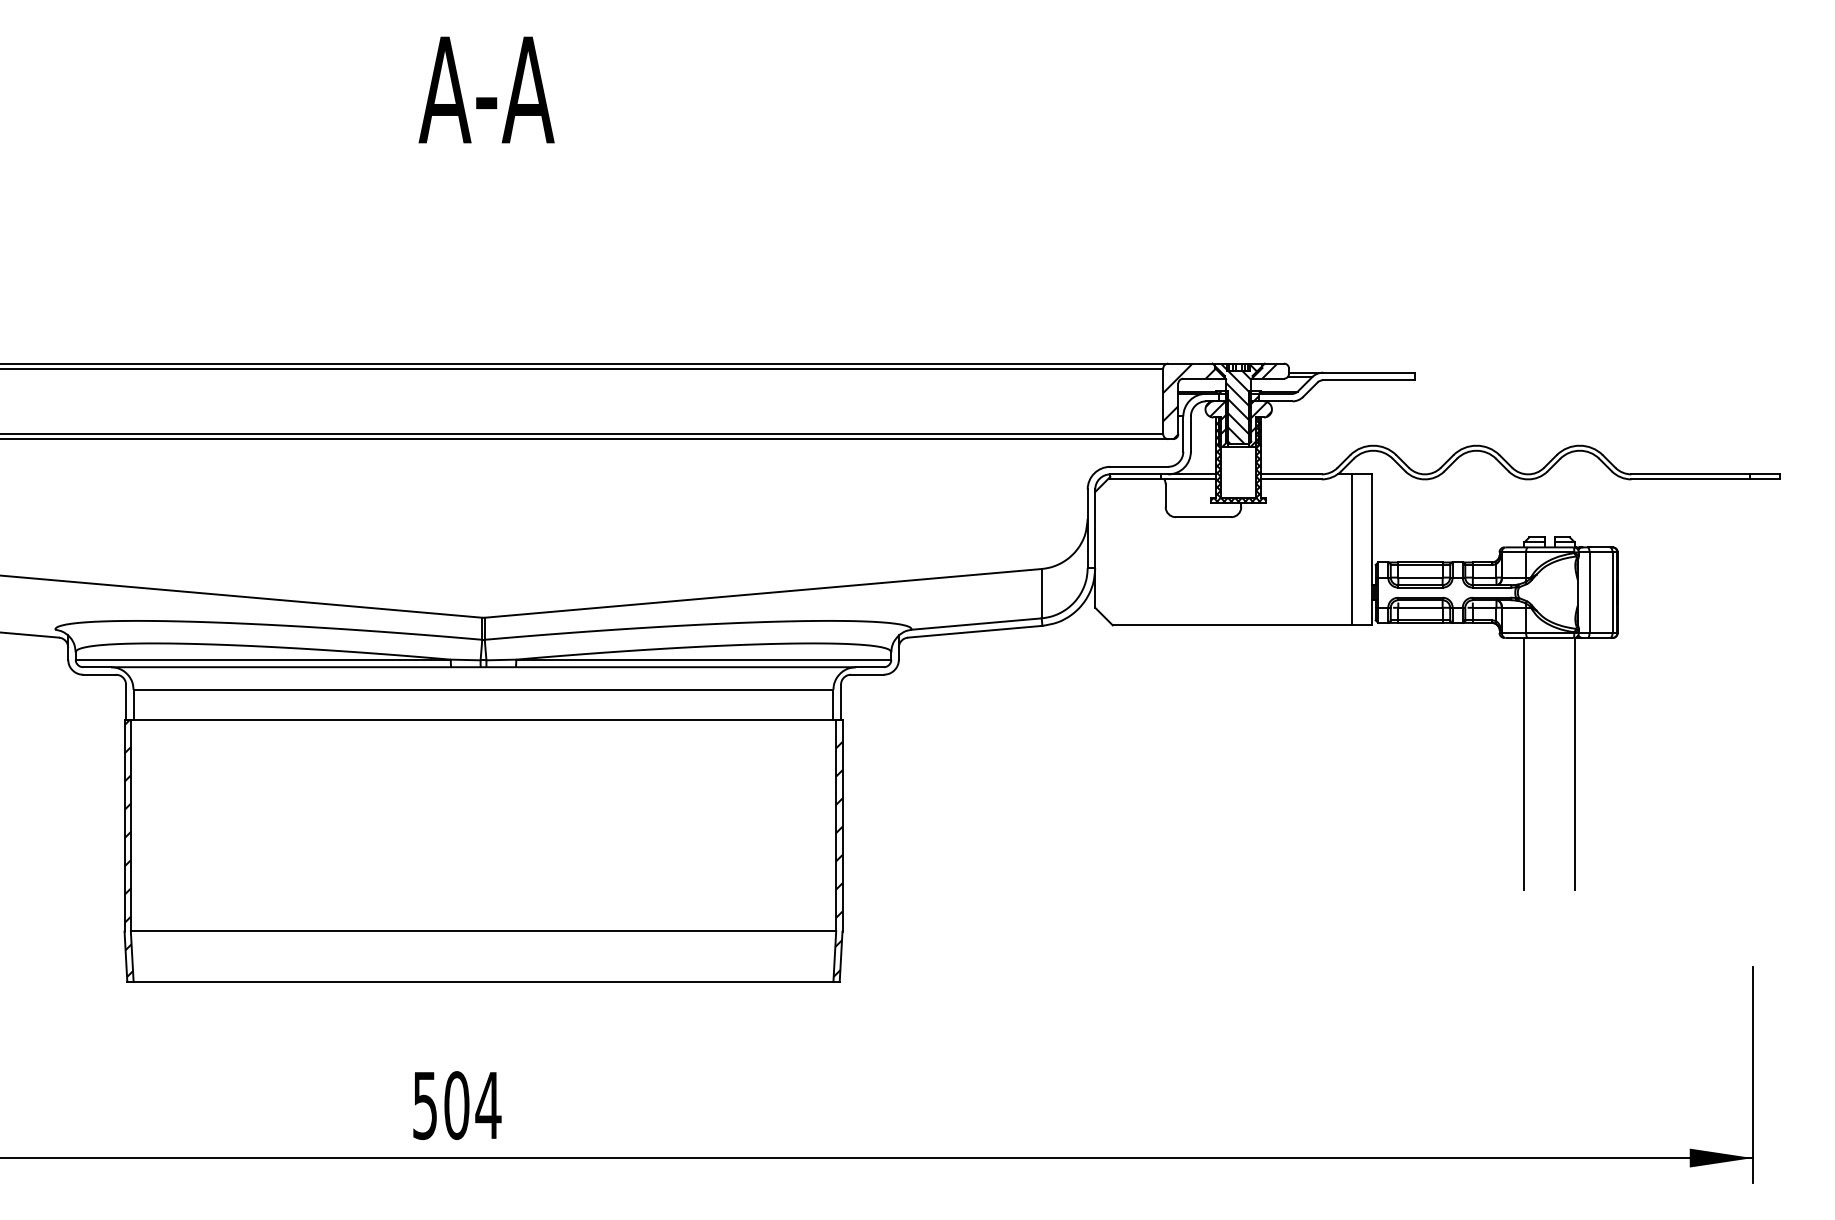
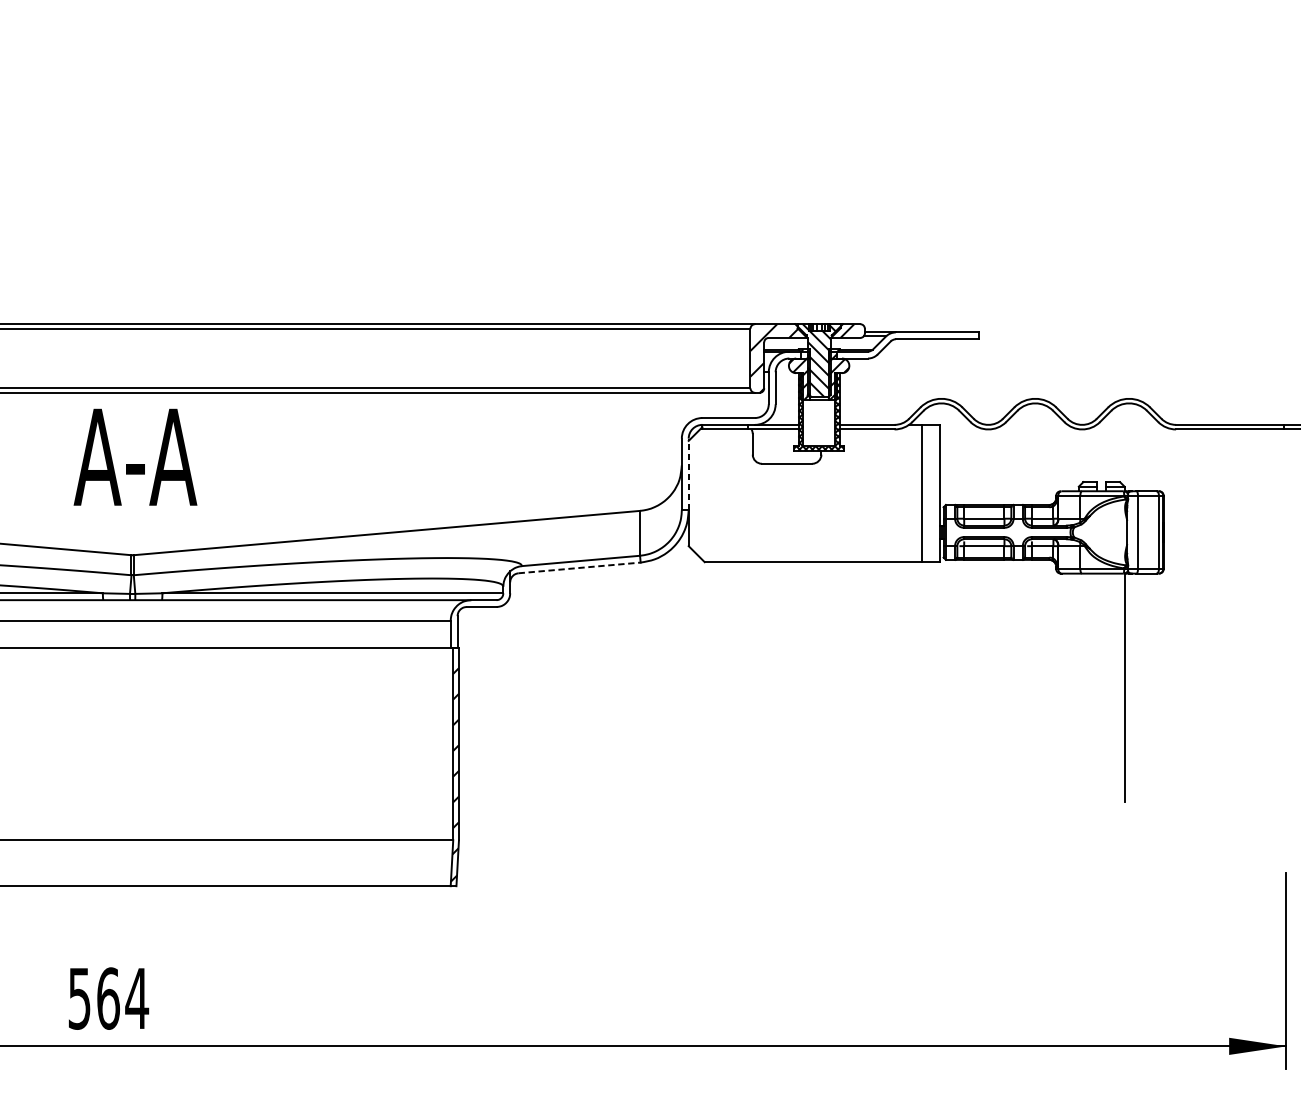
text: (486, 89) -> (135, 456), moved
line: (1095, 528) -> (688, 474), solid -> dashed
line: (975, 631) -> (579, 567), solid -> dashed
line: (1524, 763) -> (1078, 687), removed
text: (456, 1105) -> (108, 998), 504 -> 564

